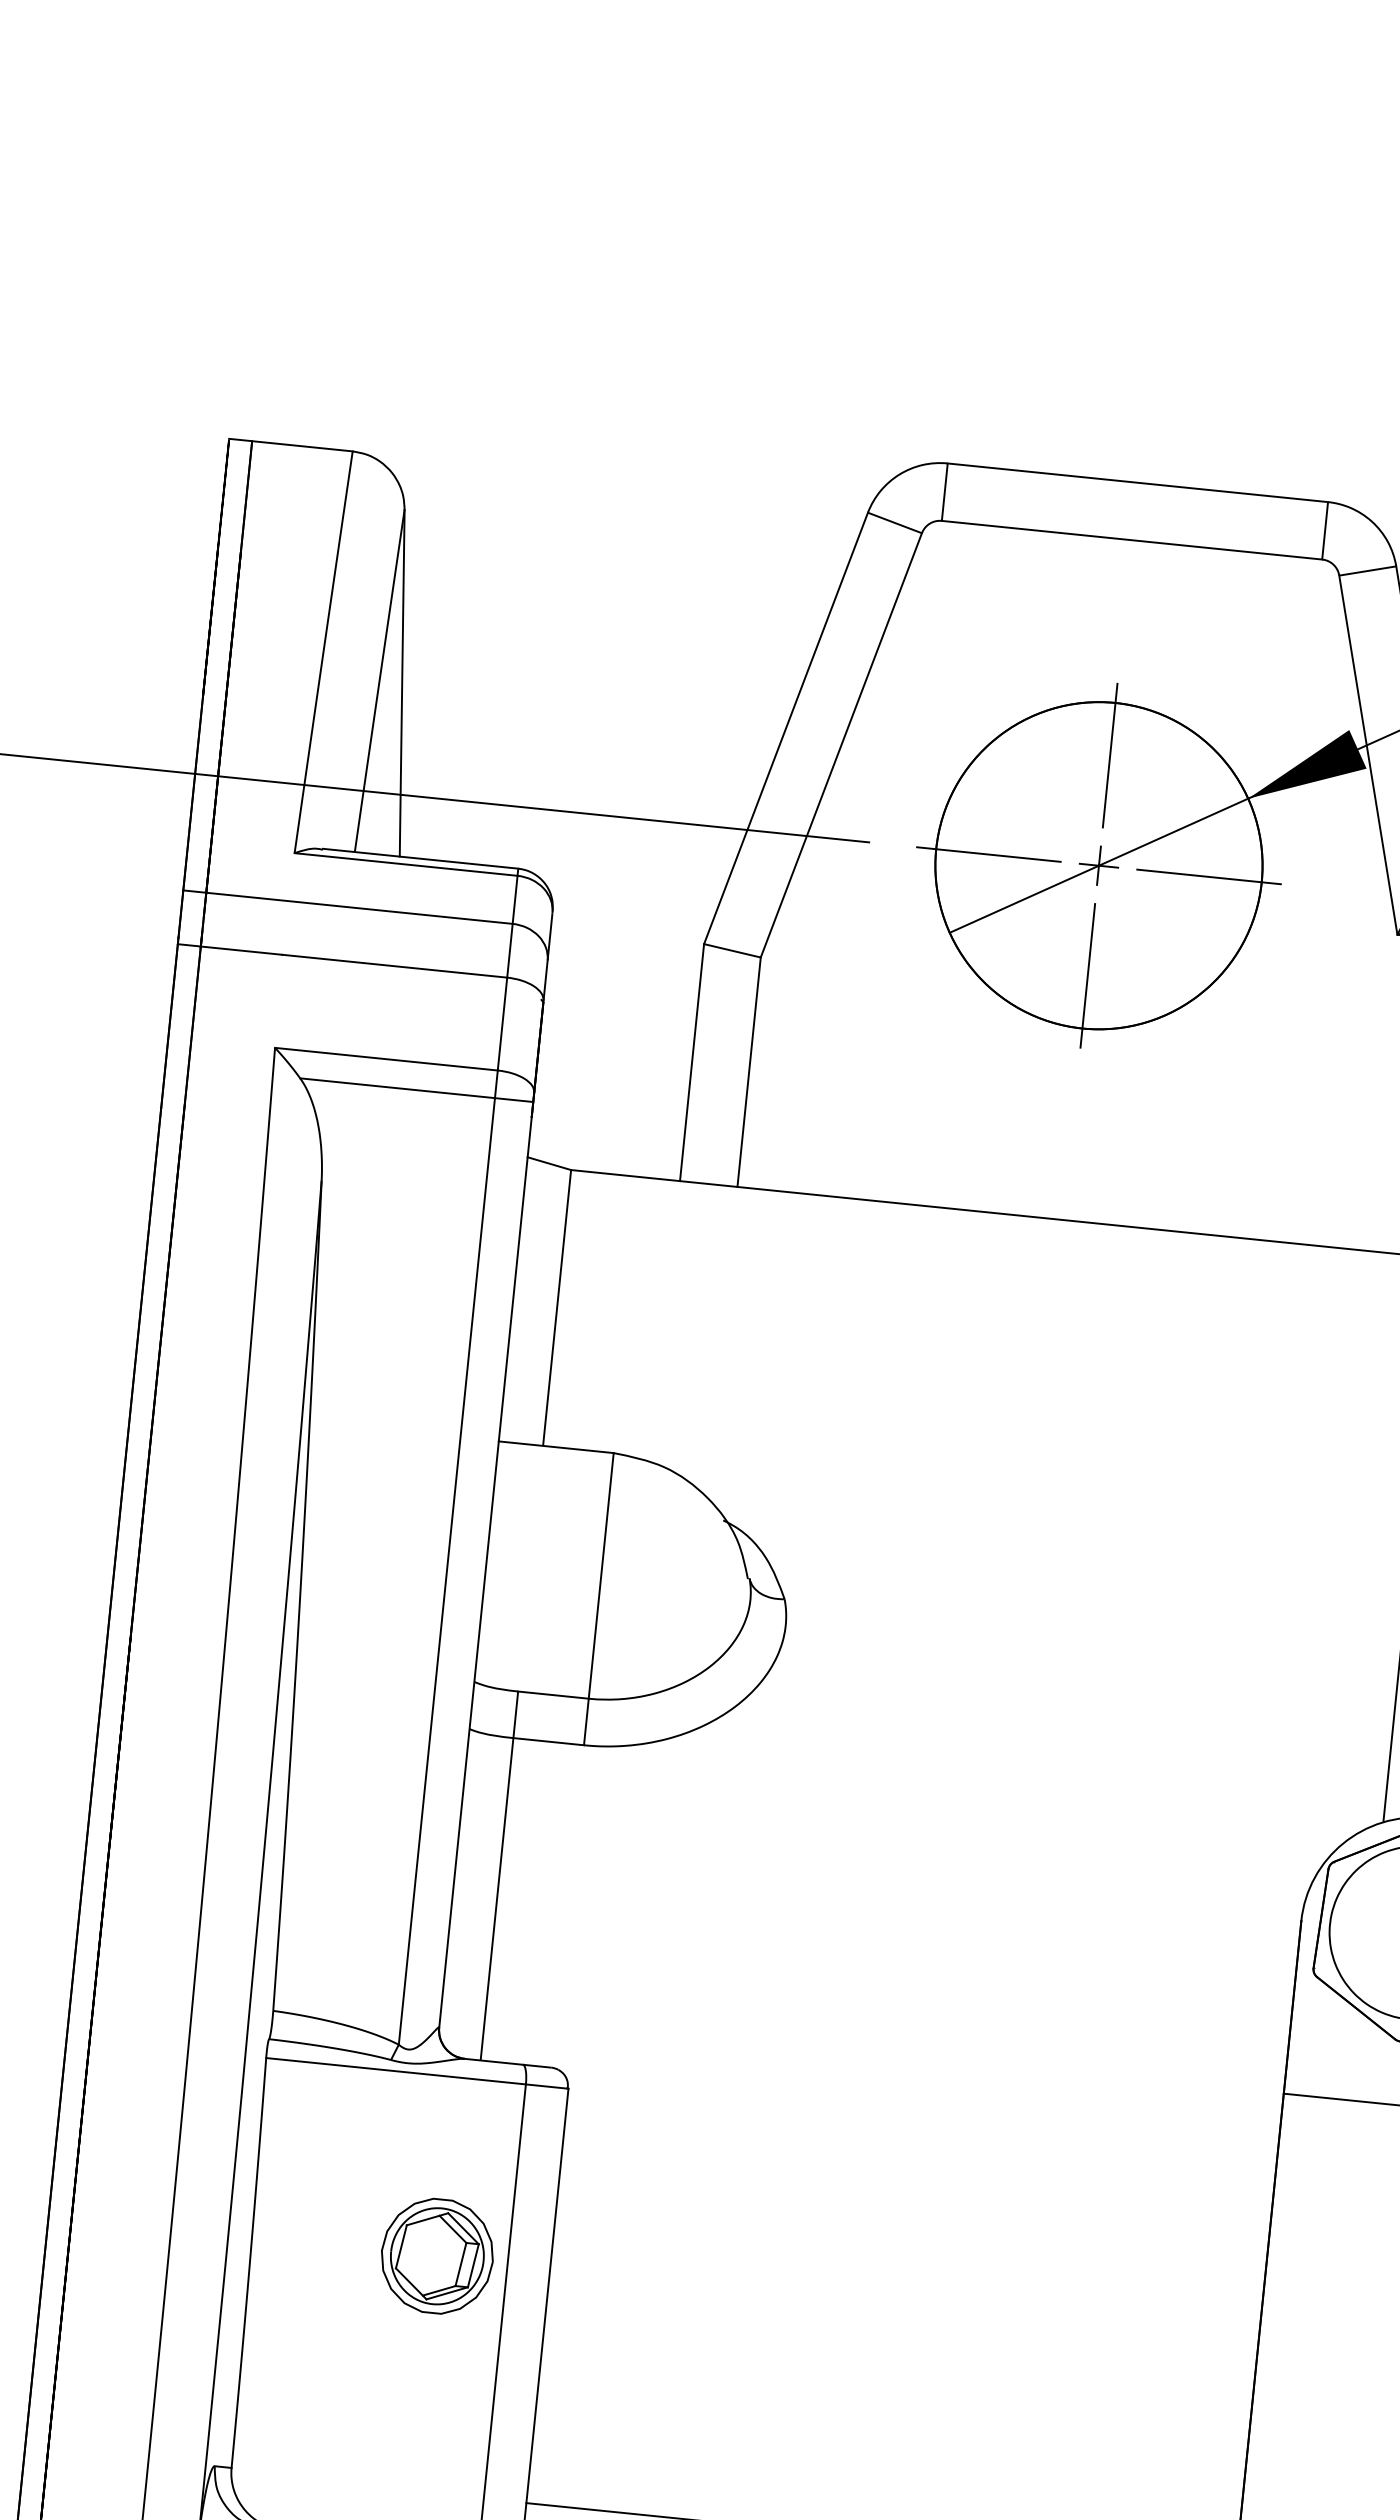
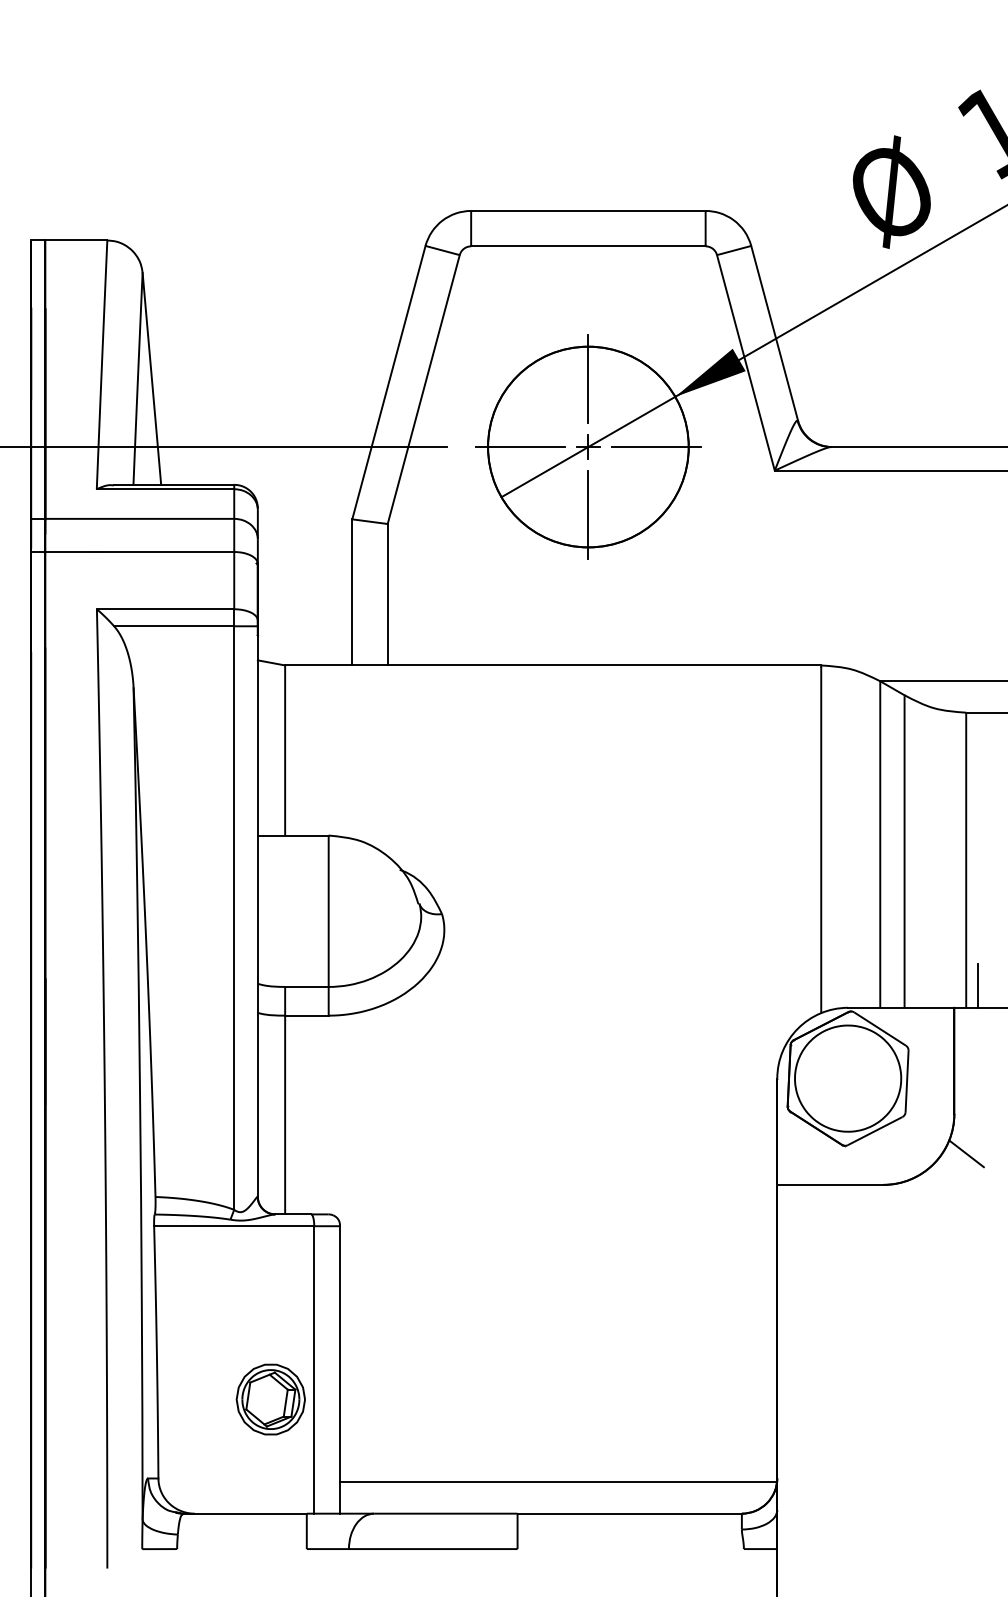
part: (436, 2256) -> (270, 1399), moved

